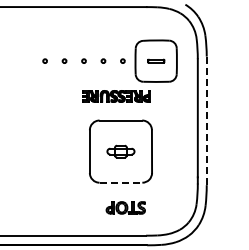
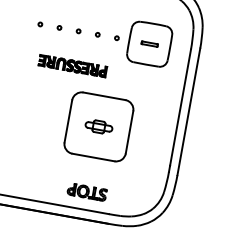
part: (116, 96) -> (72, 66), moved
line: (206, 120) -> (188, 111), dashed -> solid
line: (121, 182) -> (94, 157), dashed -> solid
part: (125, 207) -> (86, 191), moved

